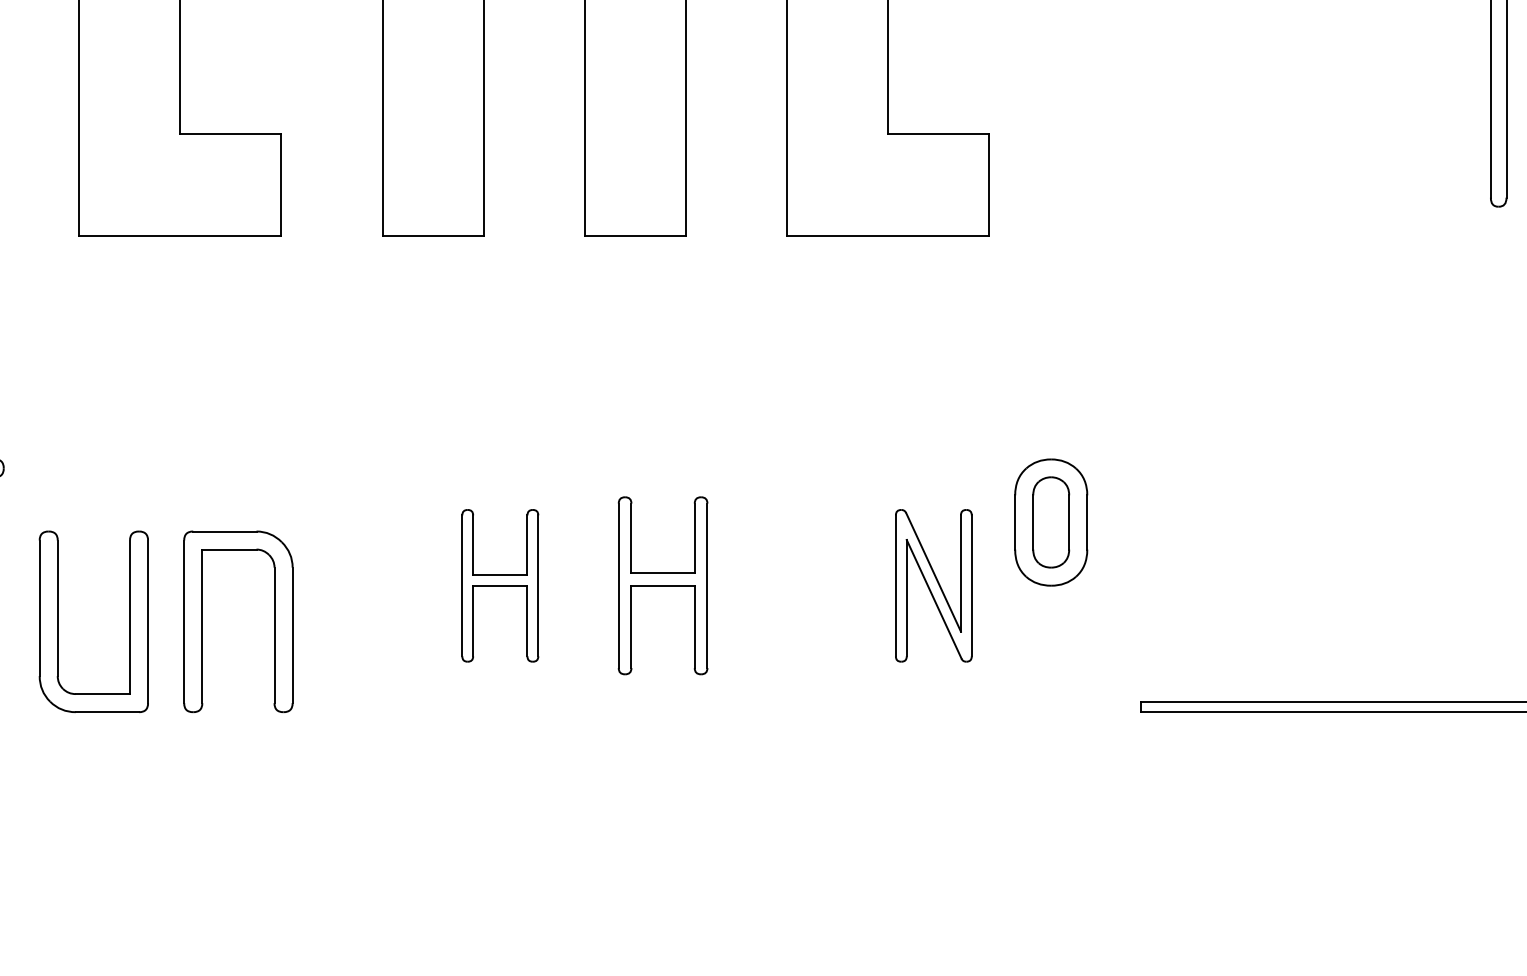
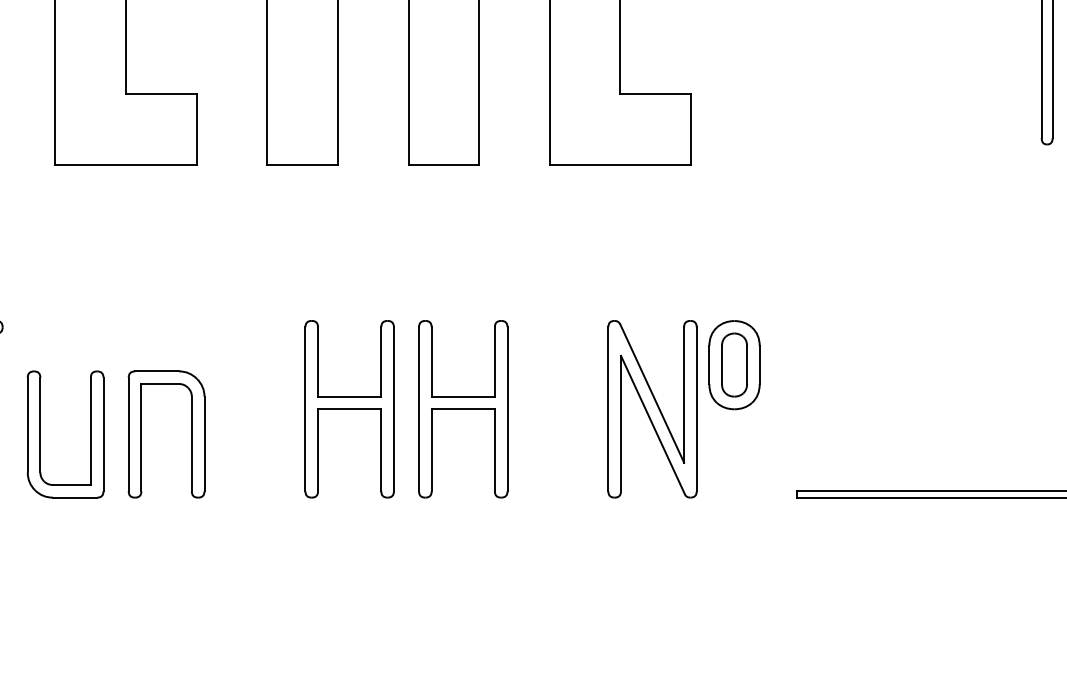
part: (500, 586) -> (349, 409), size x1.67
part: (663, 586) -> (463, 409), size x1.43
part: (933, 586) -> (652, 409), size x1.67

